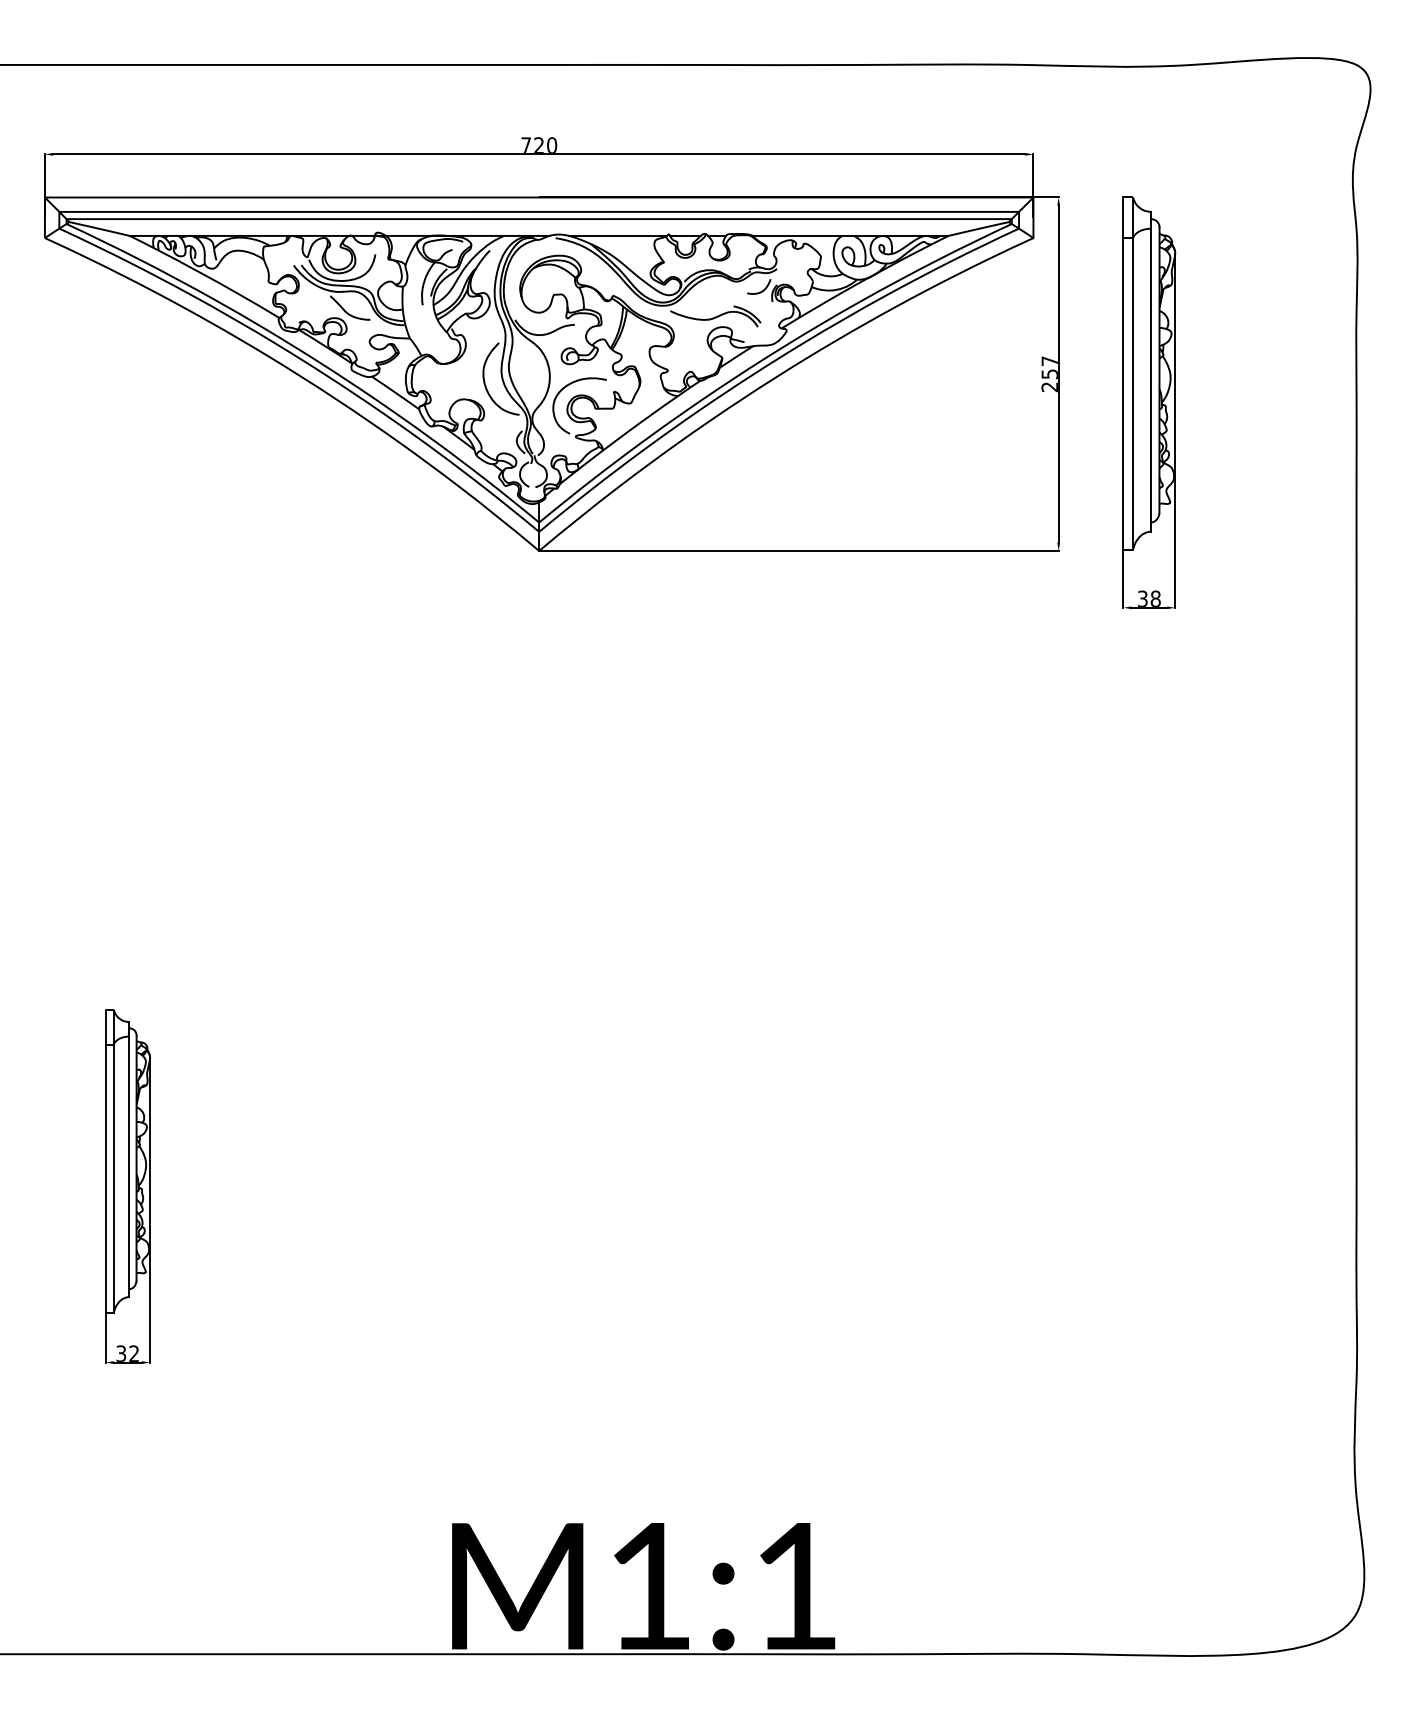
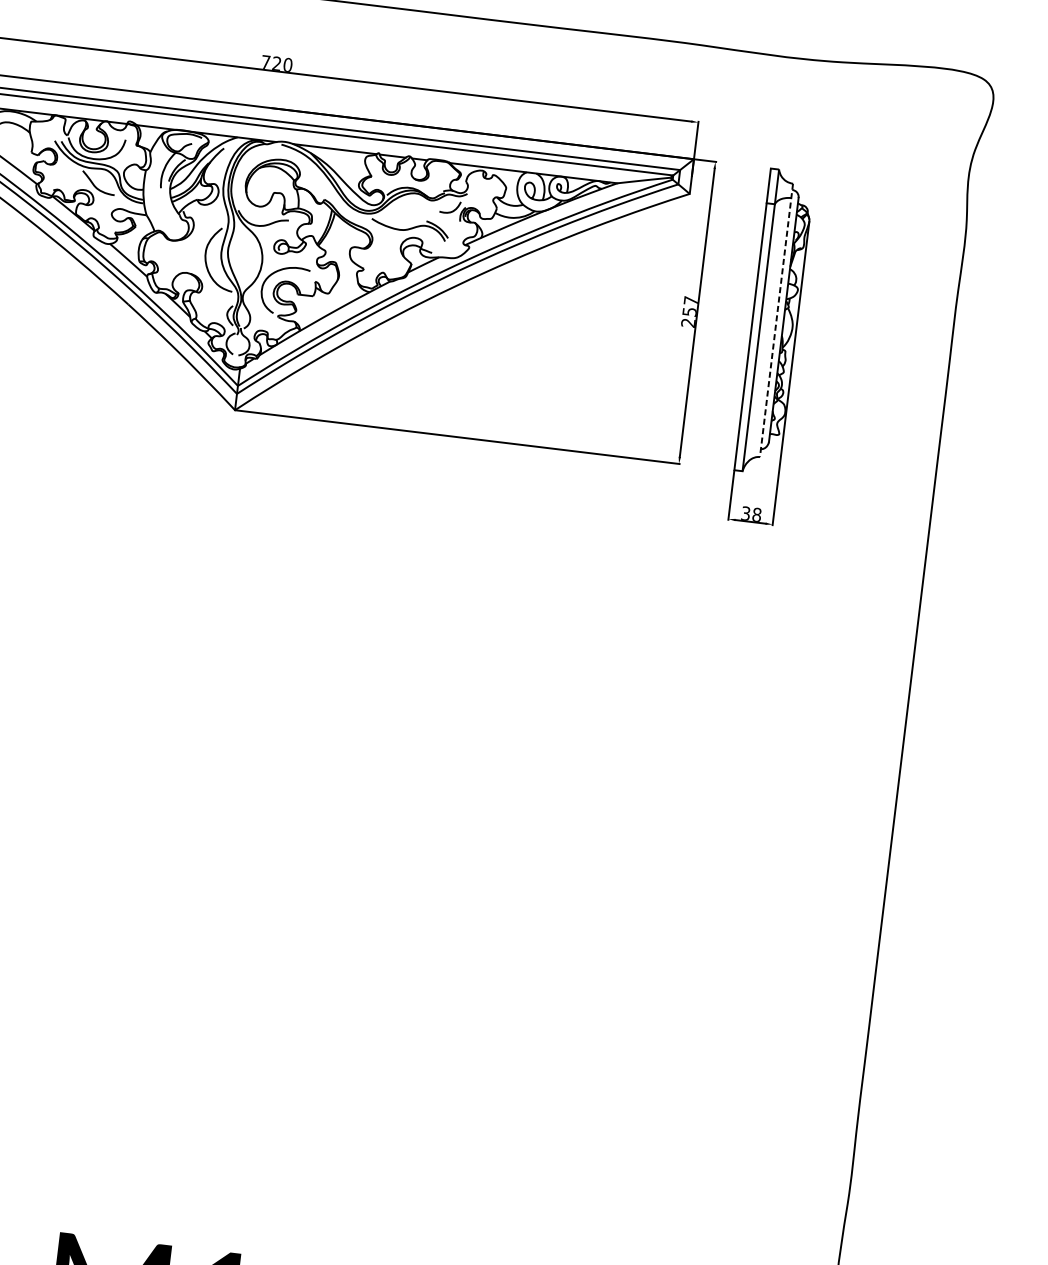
line: (1151, 371) -> (776, 320), solid -> dashed

